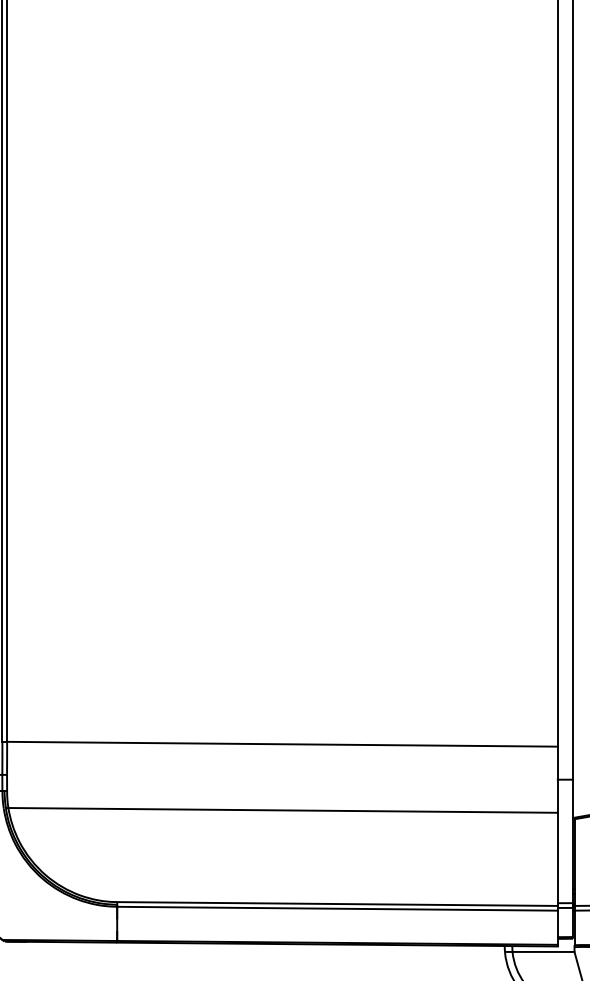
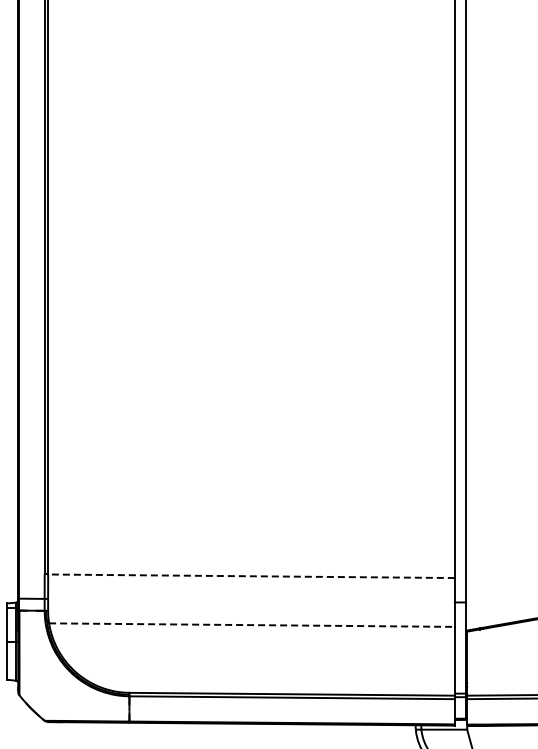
line: (282, 744) -> (251, 576), solid -> dashed
line: (282, 810) -> (251, 625), solid -> dashed

